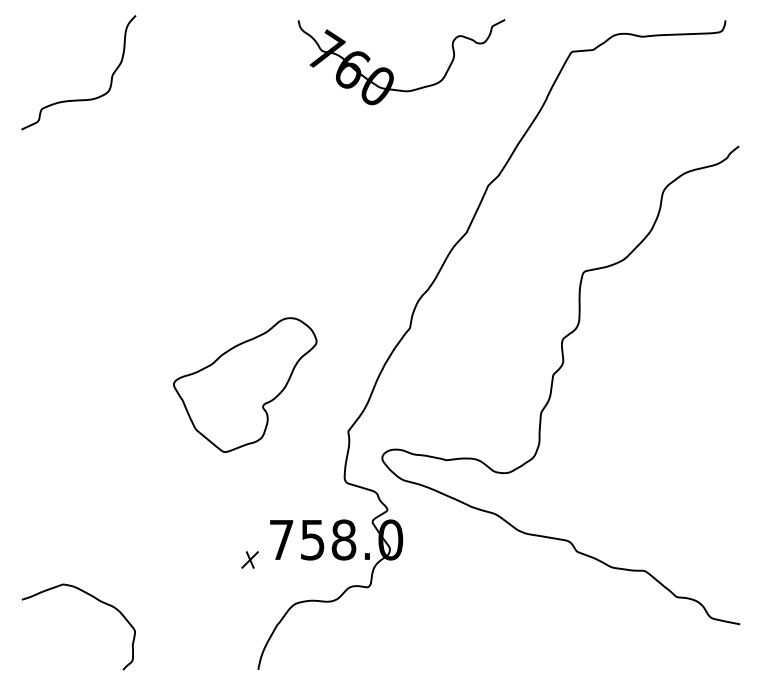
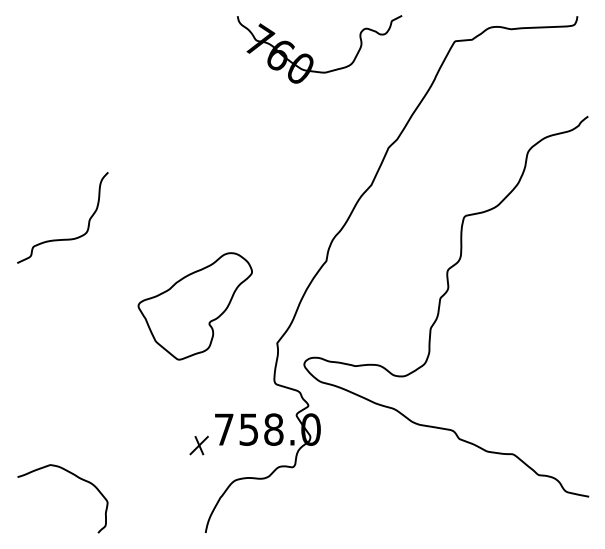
curve: (79, 98) -> (63, 238), moved
part: (249, 559) -> (198, 445), size x1.4

